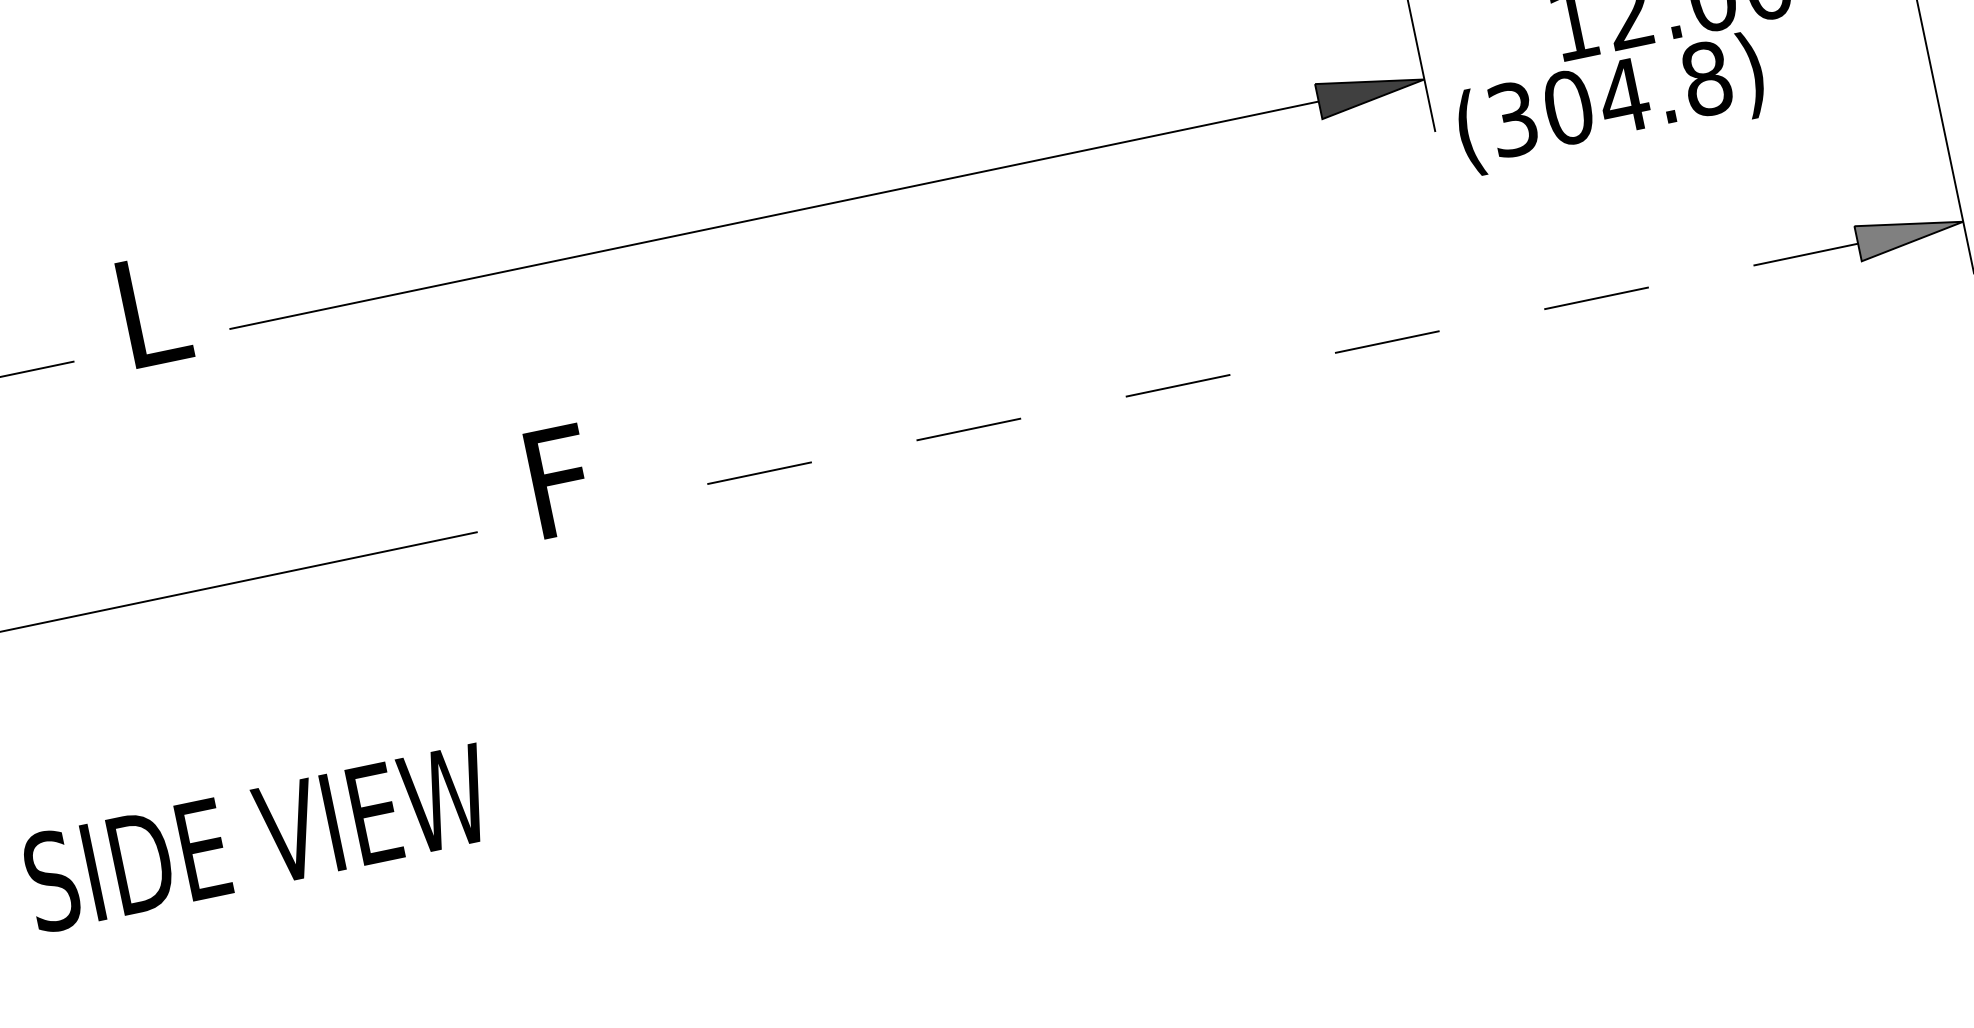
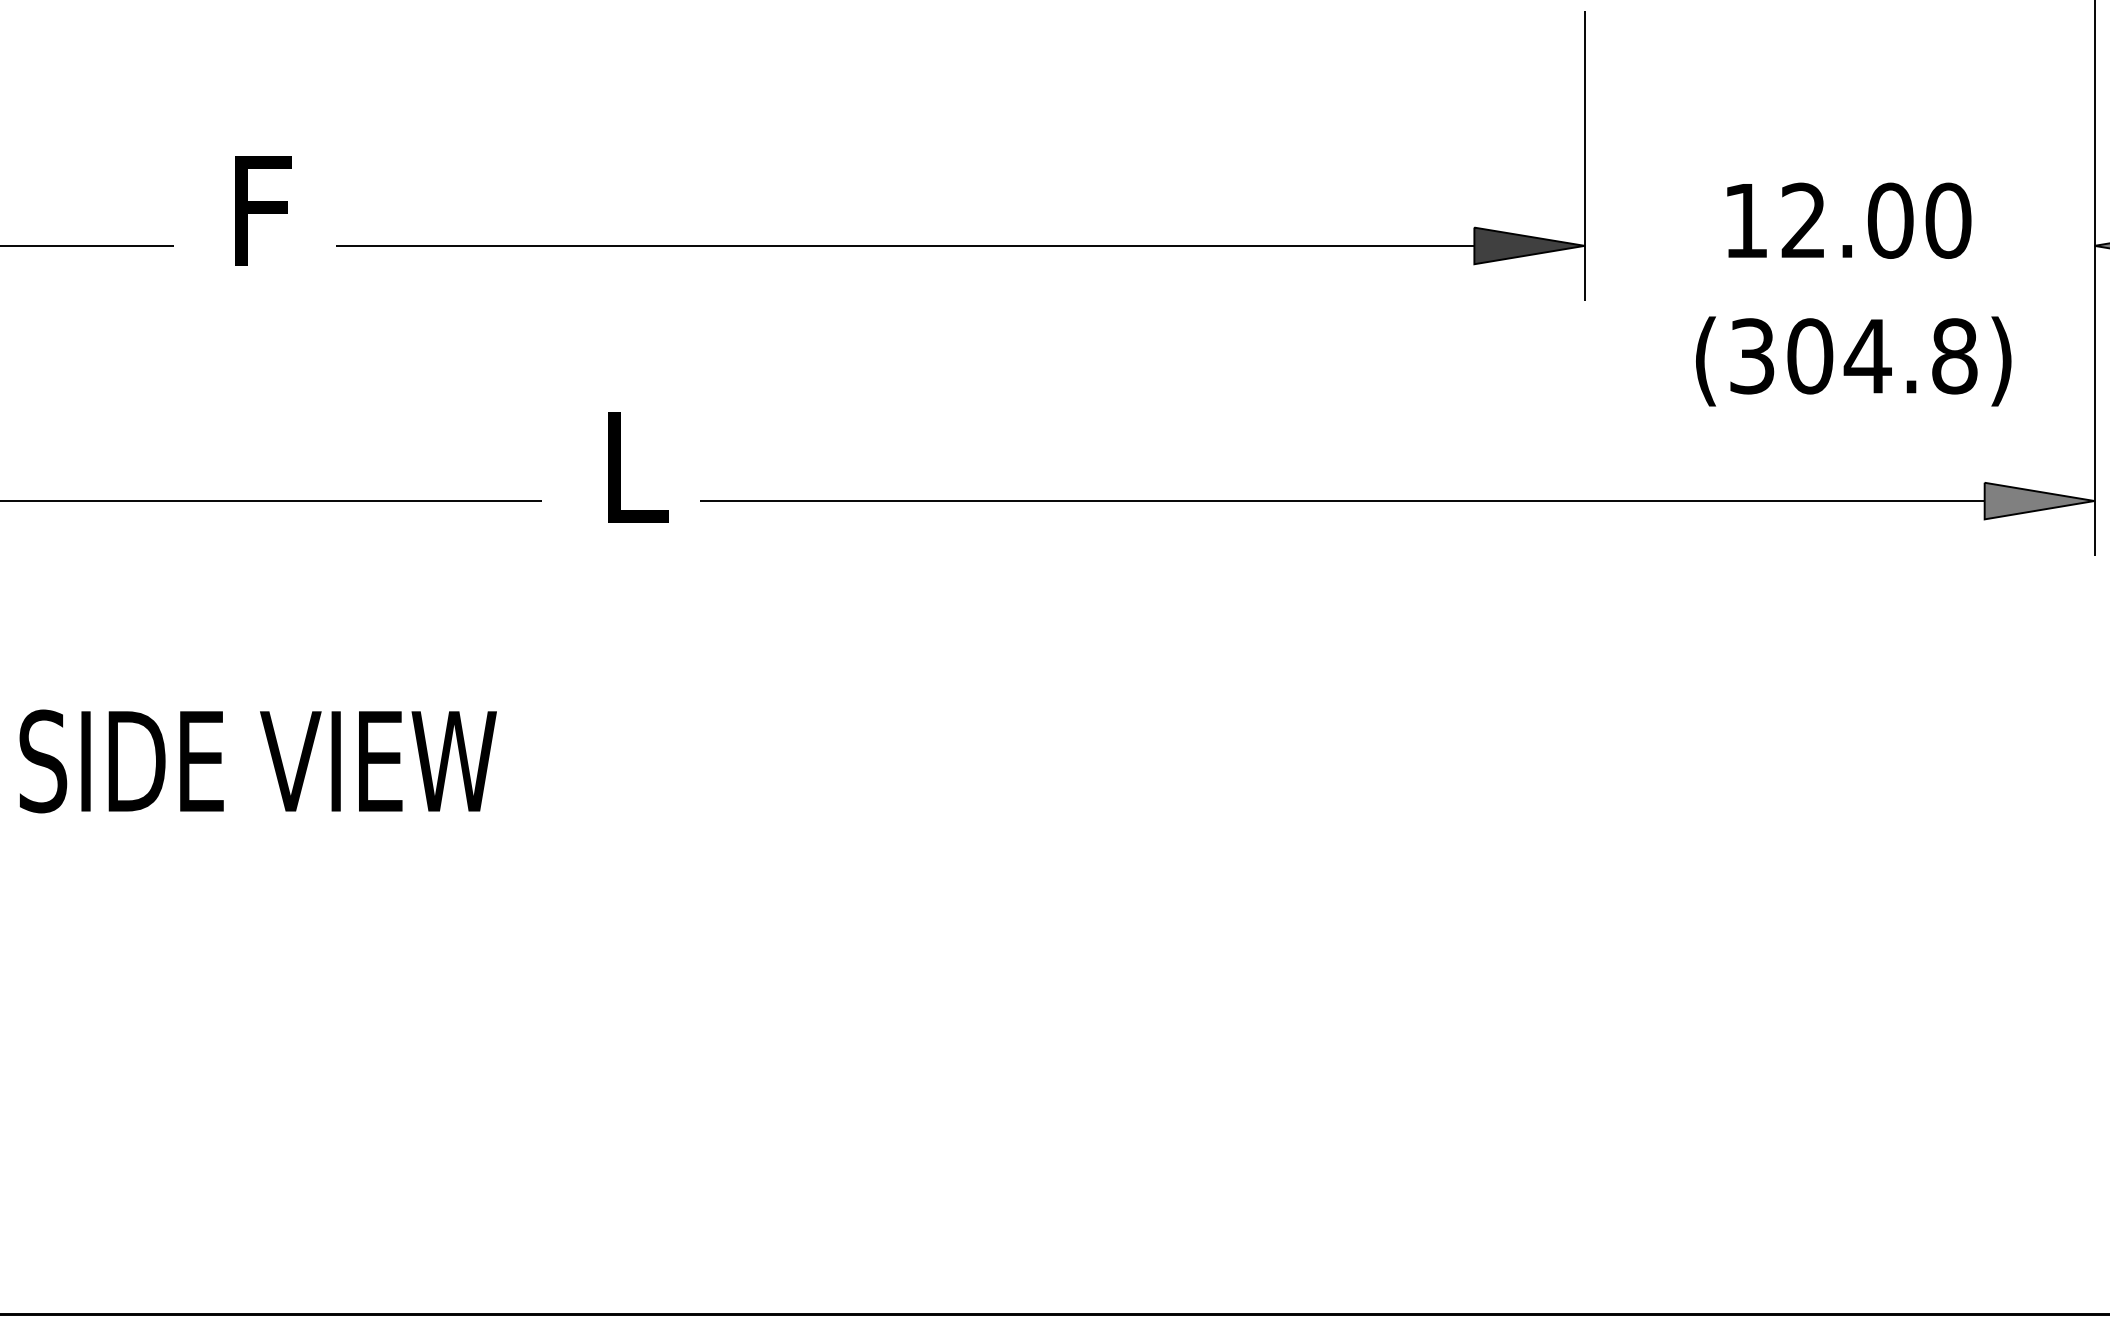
text: (1611, 104) -> (1853, 361), moved
text: (161, 308) -> (272, 210), L -> F
line: (1242, 372) -> (1341, 501), dashed -> solid
text: (568, 479) -> (644, 467), F -> L

